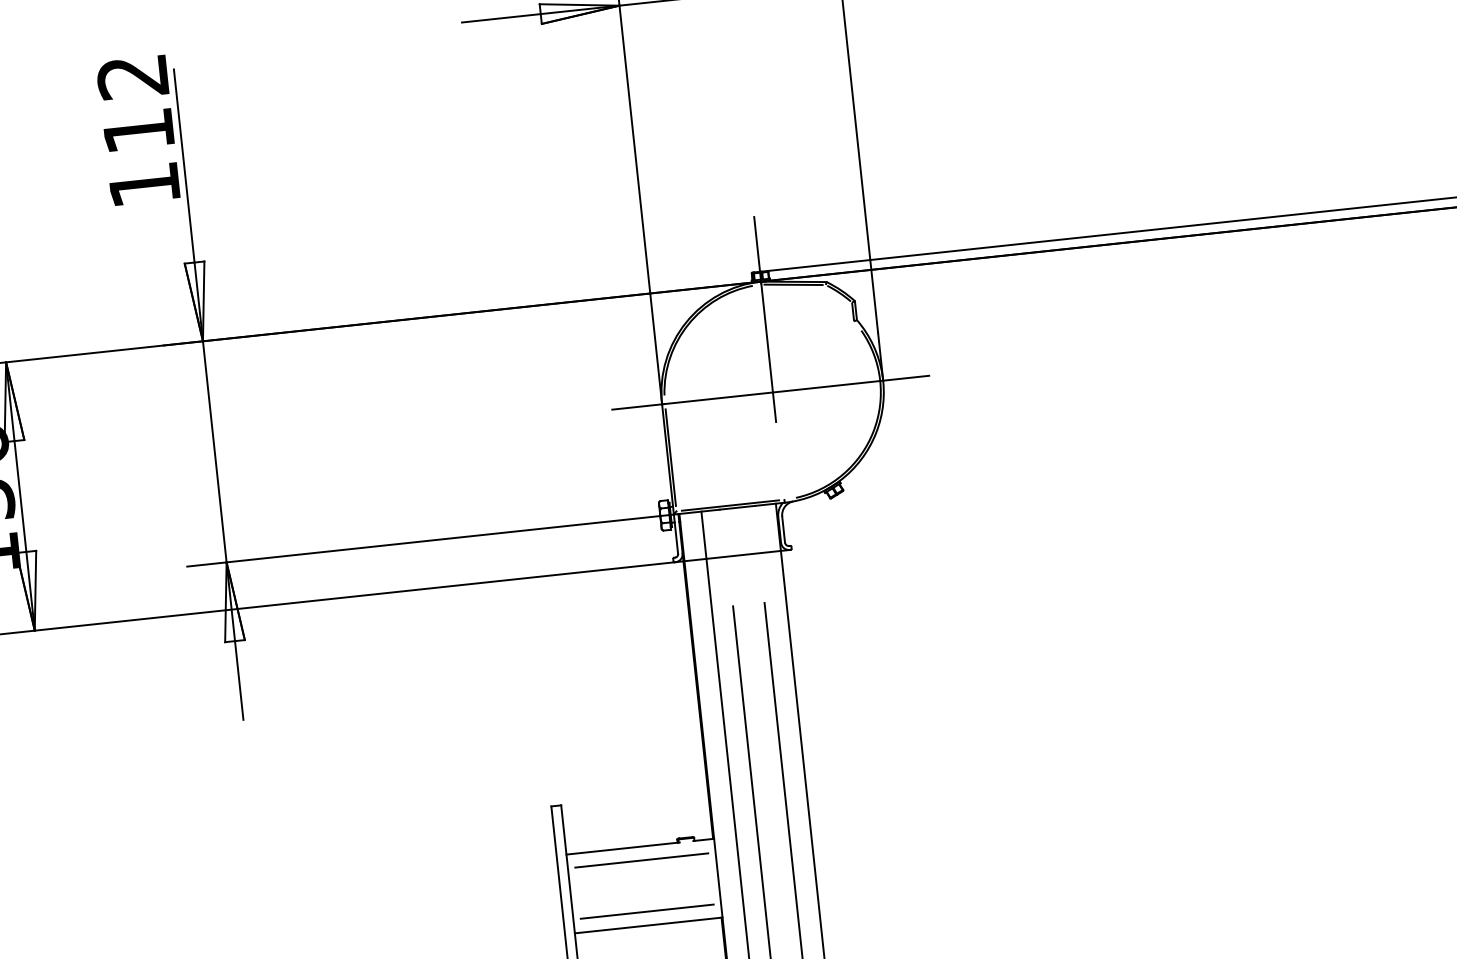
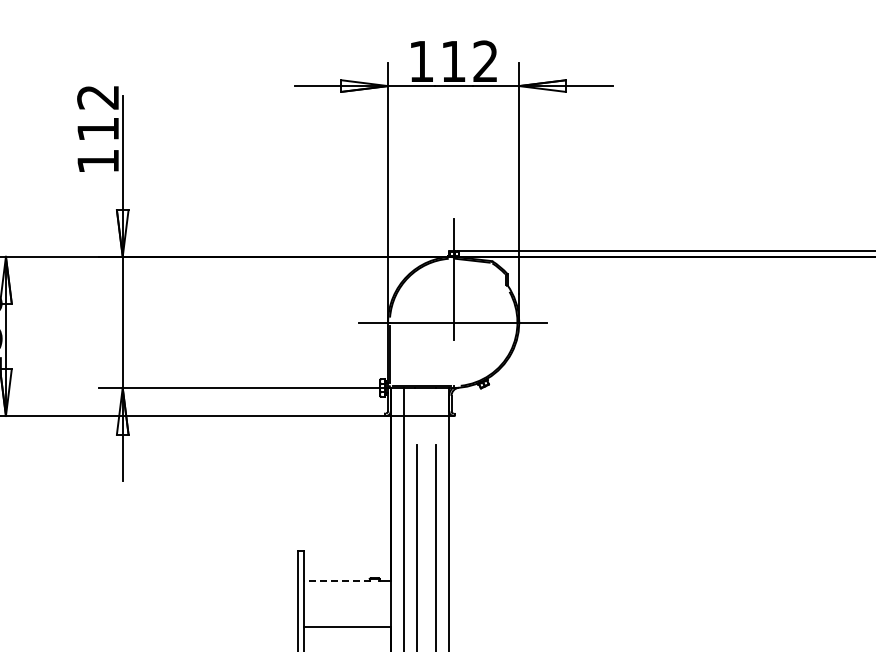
line: (623, 848) -> (337, 580), solid -> dashed
line: (641, 859) -> (347, 588), removed
line: (647, 912) -> (347, 619), removed

